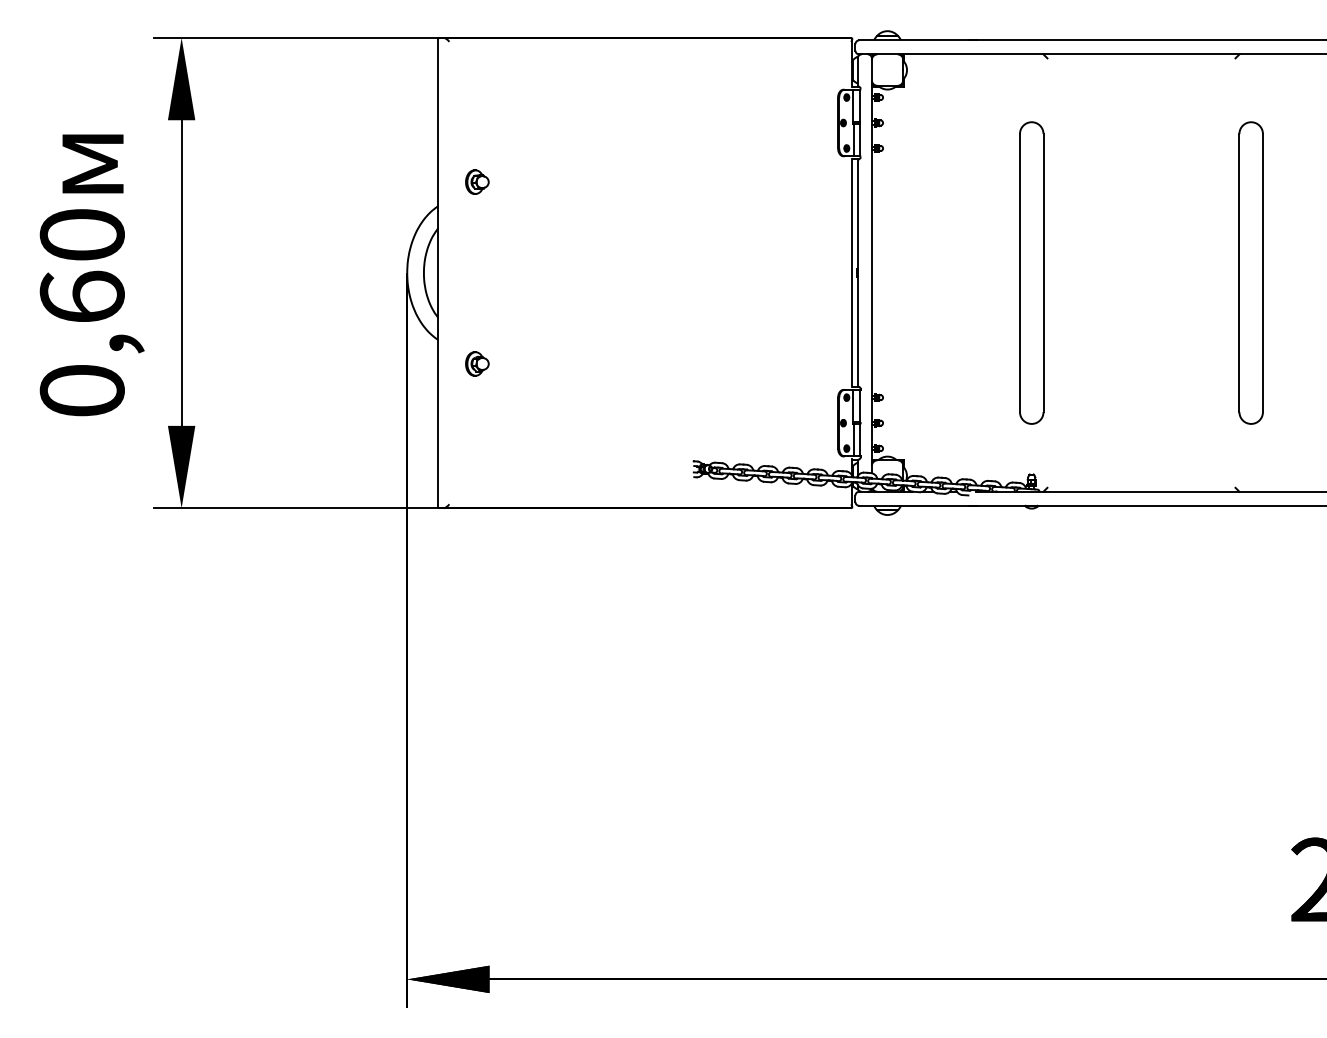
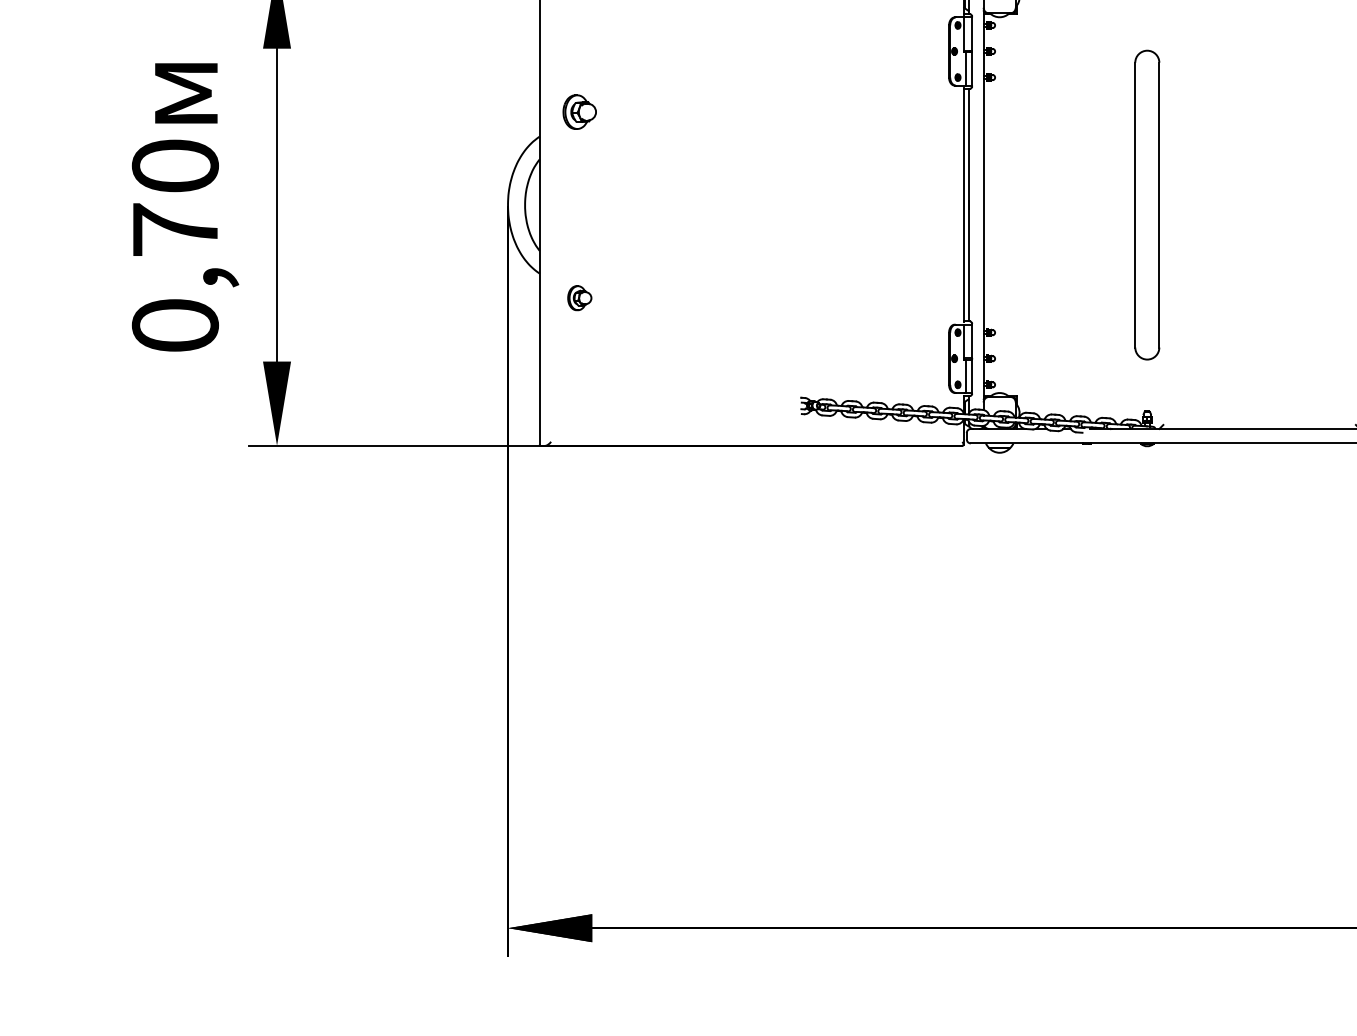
part: (477, 181) -> (579, 111), size x1.4
text: (81, 296) -> (174, 229), 0,60 -> 0,70

